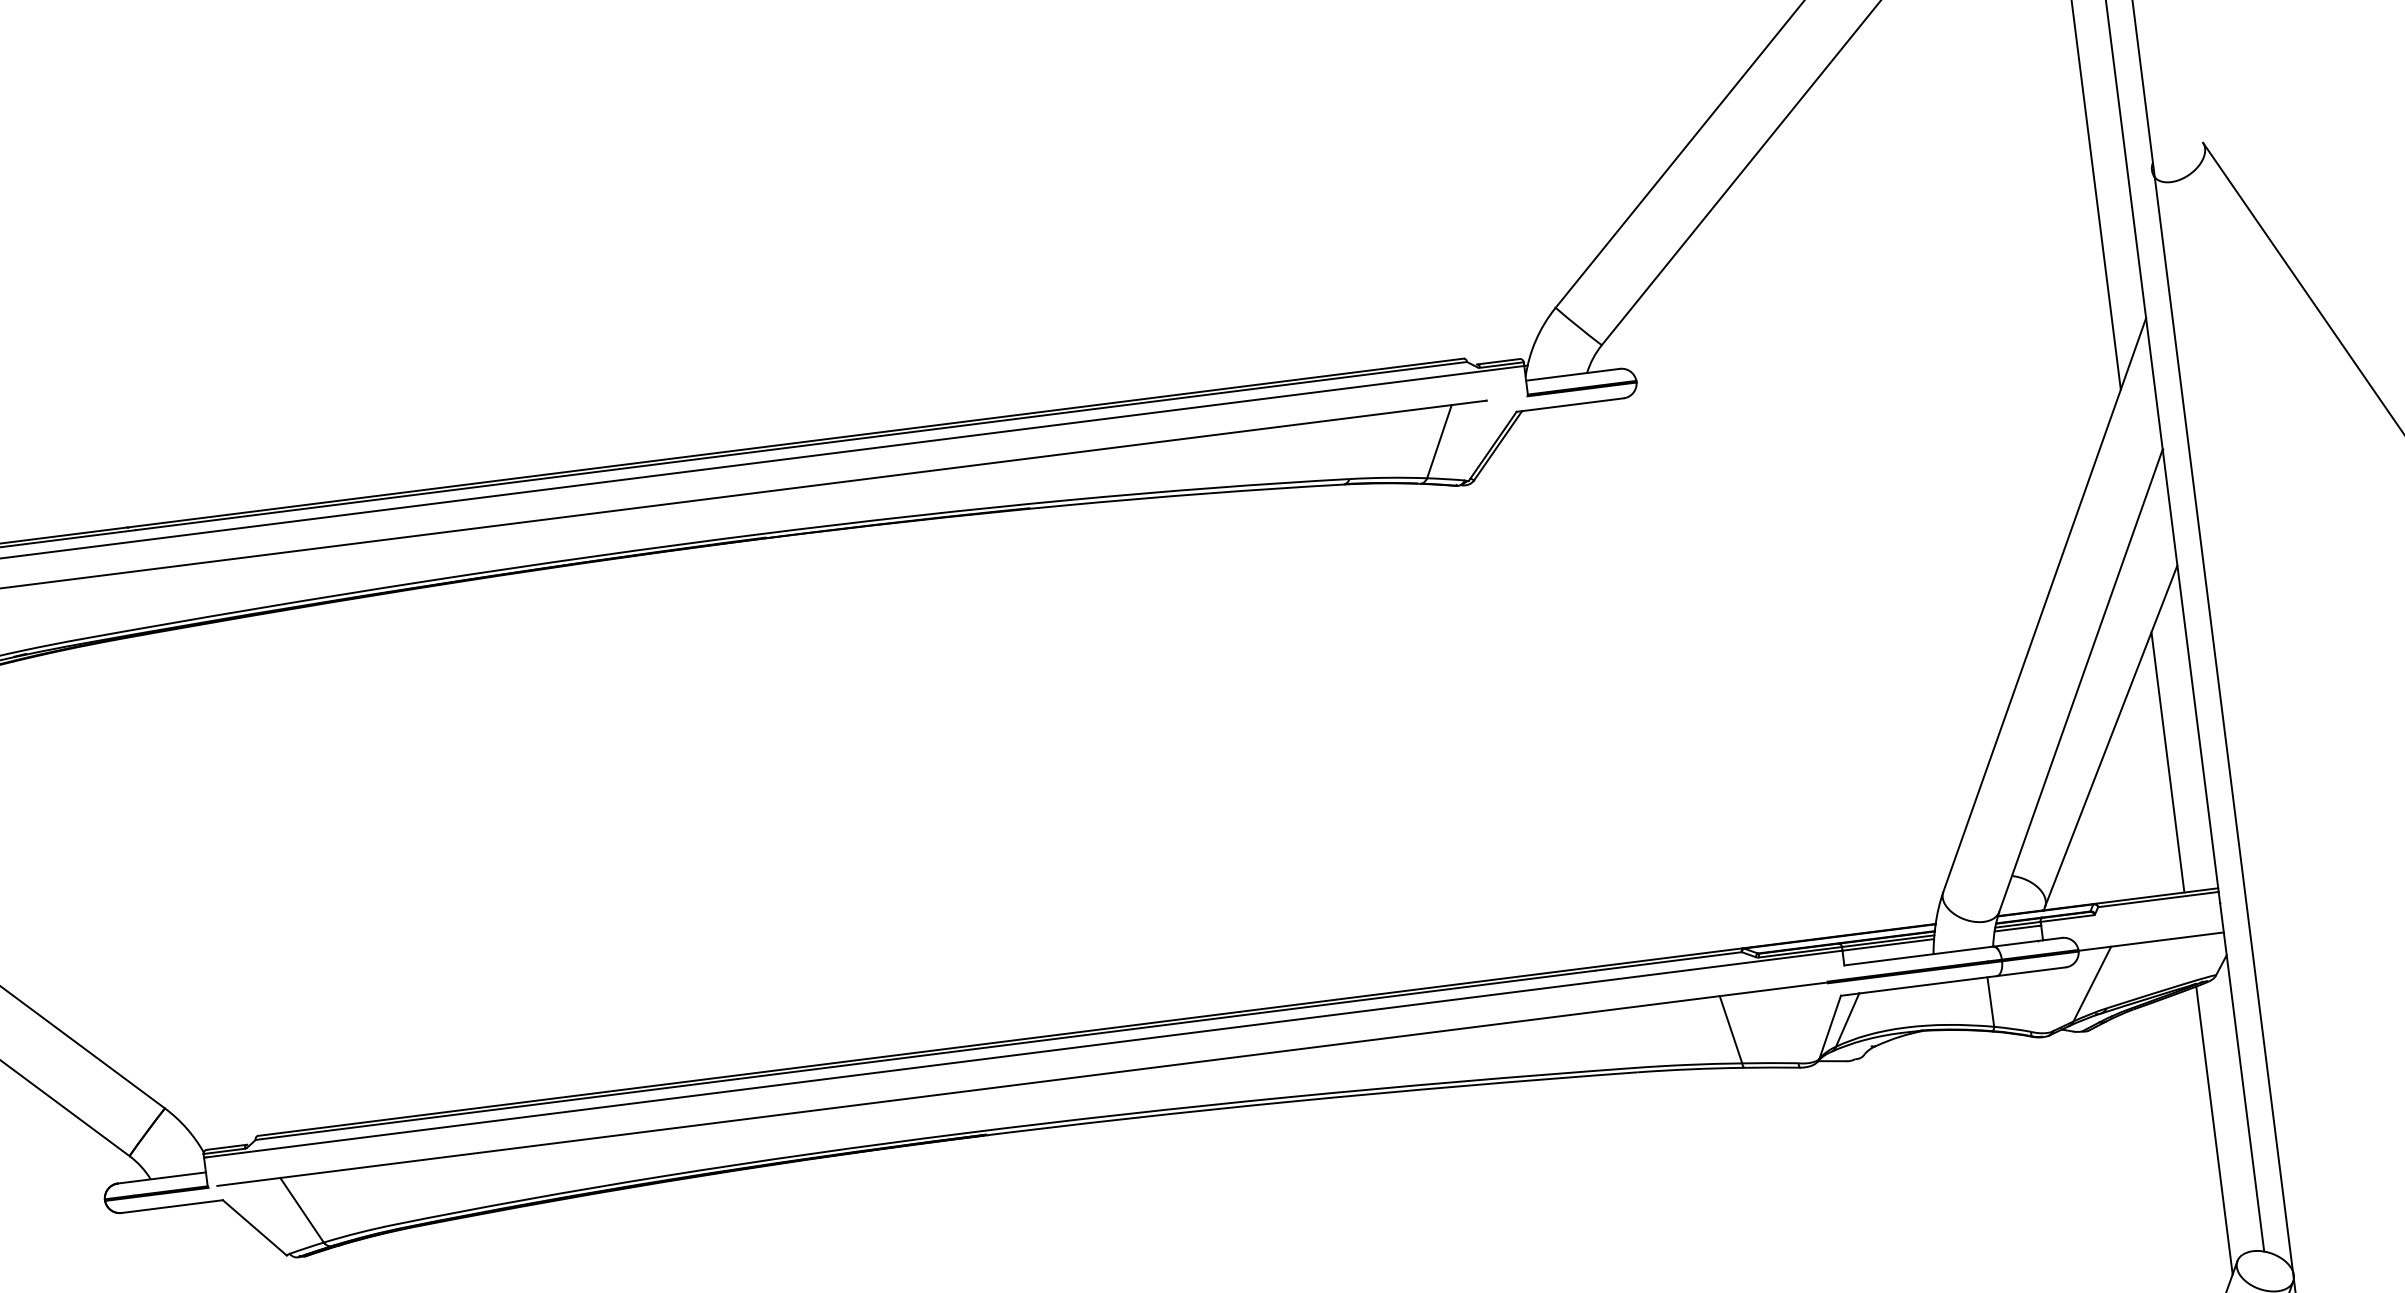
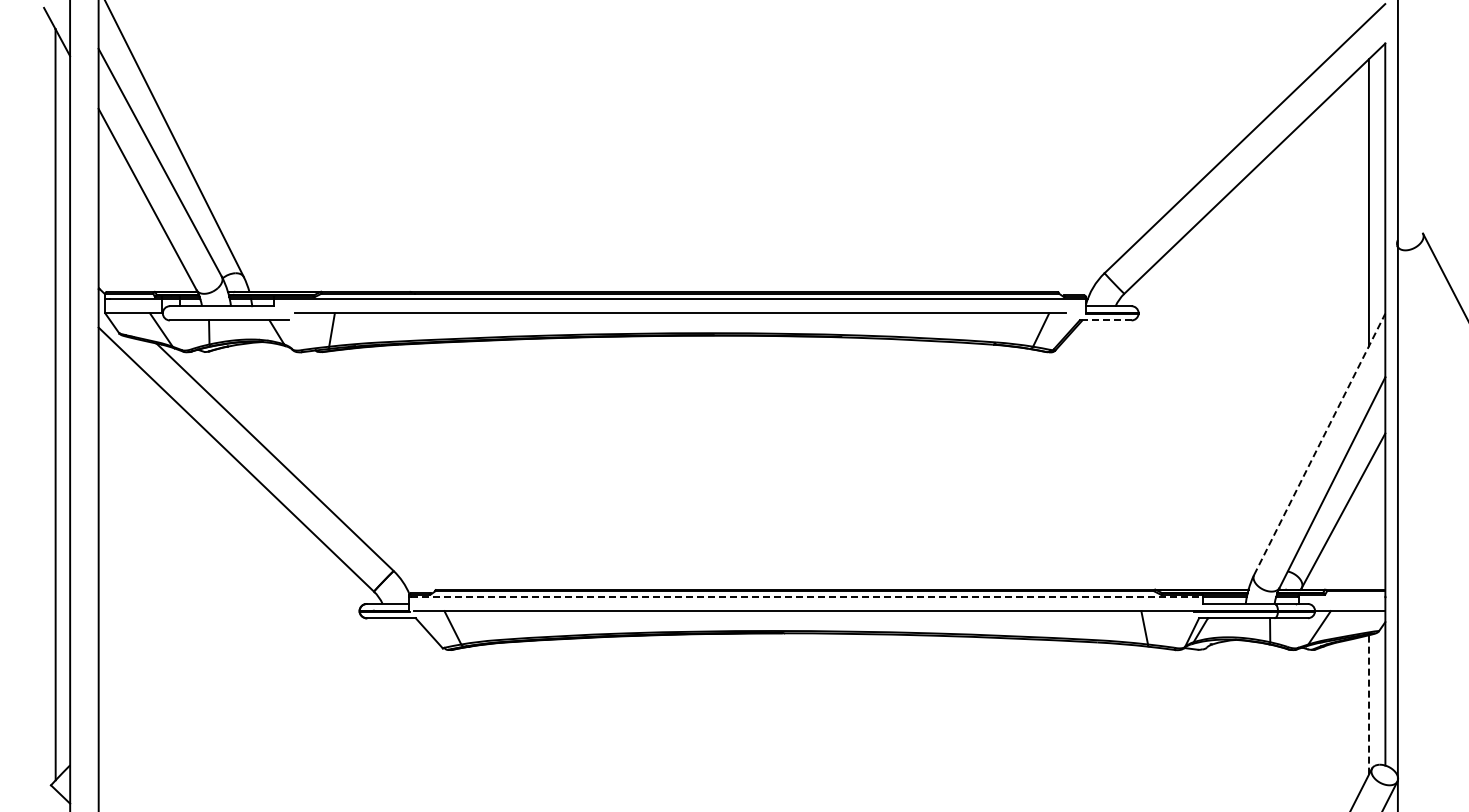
line: (1571, 404) -> (1106, 320), solid -> dashed
line: (2044, 603) -> (1319, 443), solid -> dashed
line: (2166, 762) -> (1368, 526), removed
line: (1026, 1053) -> (807, 596), solid -> dashed
line: (2213, 1129) -> (1368, 704), solid -> dashed

